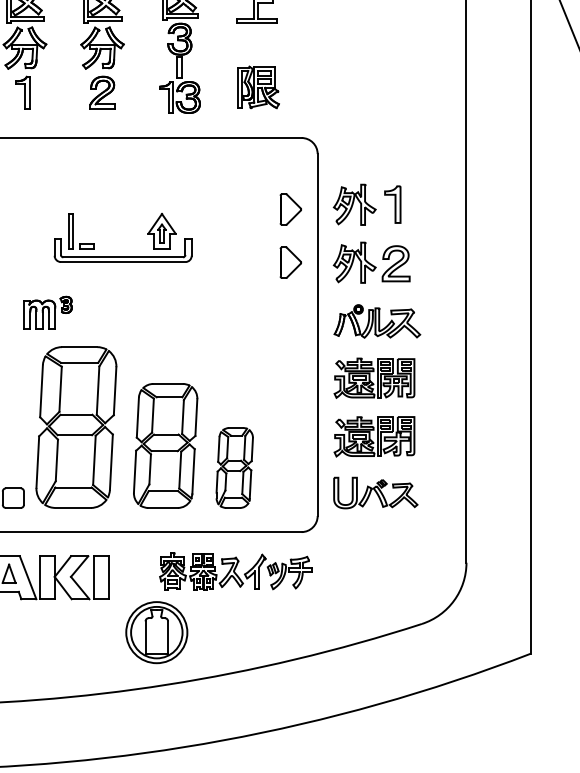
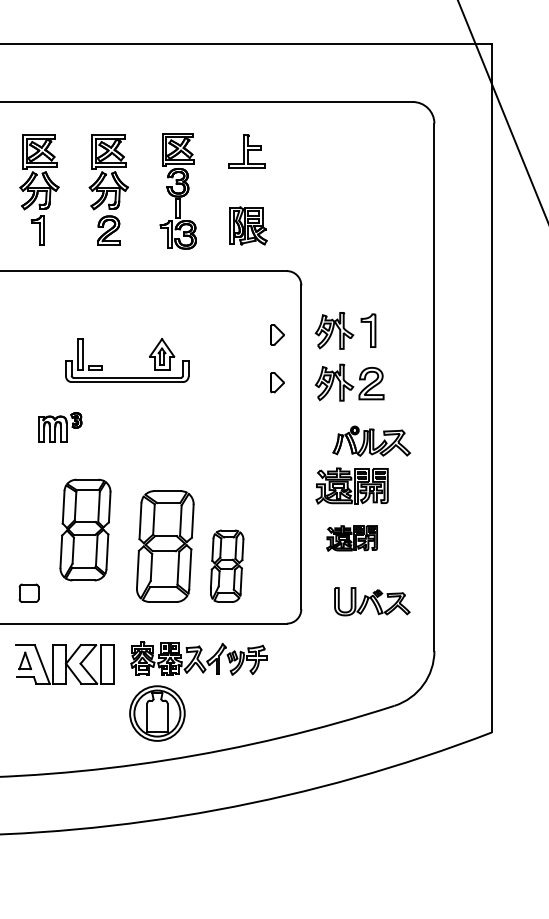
part: (291, 208) -> (277, 334), size x0.7
part: (291, 262) -> (277, 382), size x0.7
part: (377, 320) -> (371, 440), moved
part: (76, 426) -> (85, 529), size x0.7
part: (373, 436) -> (351, 538), size x0.7
part: (376, 492) -> (372, 601), moved
part: (235, 571) -> (198, 658), moved

